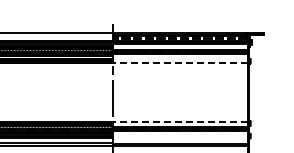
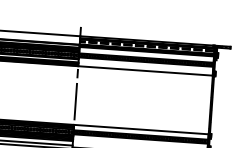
line: (179, 63) -> (144, 71), dashed -> solid
line: (179, 121) -> (140, 129), dashed -> solid

